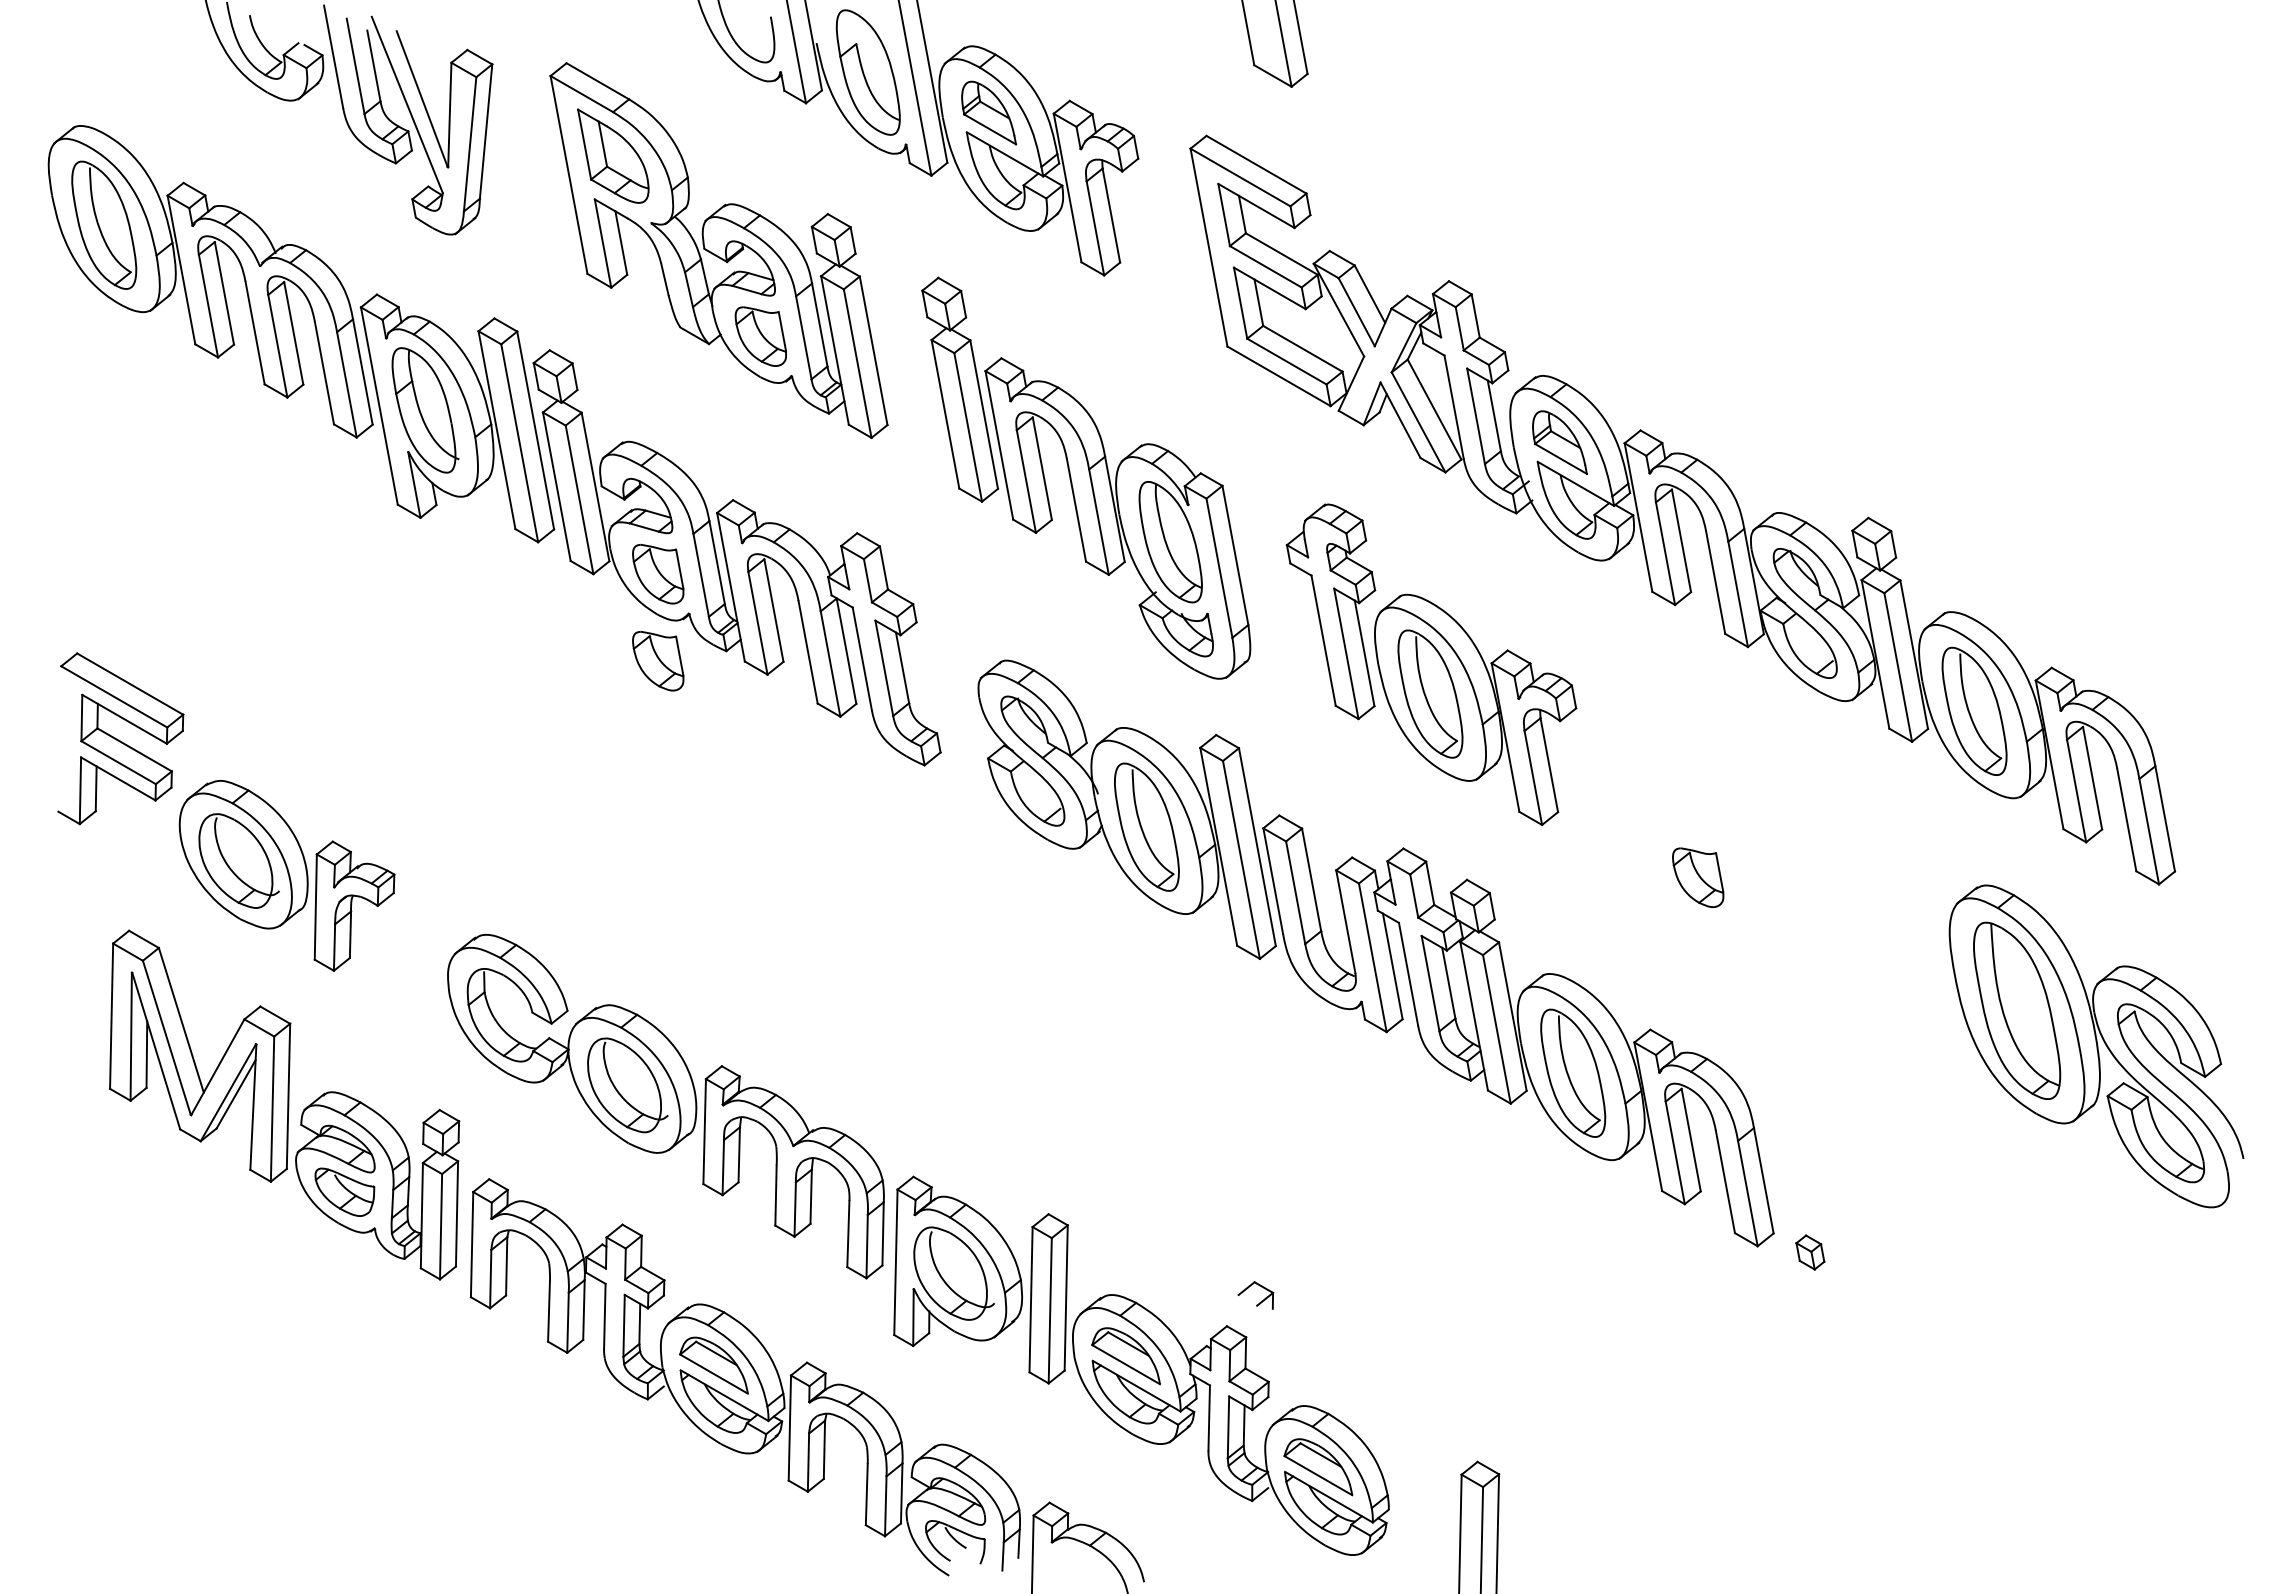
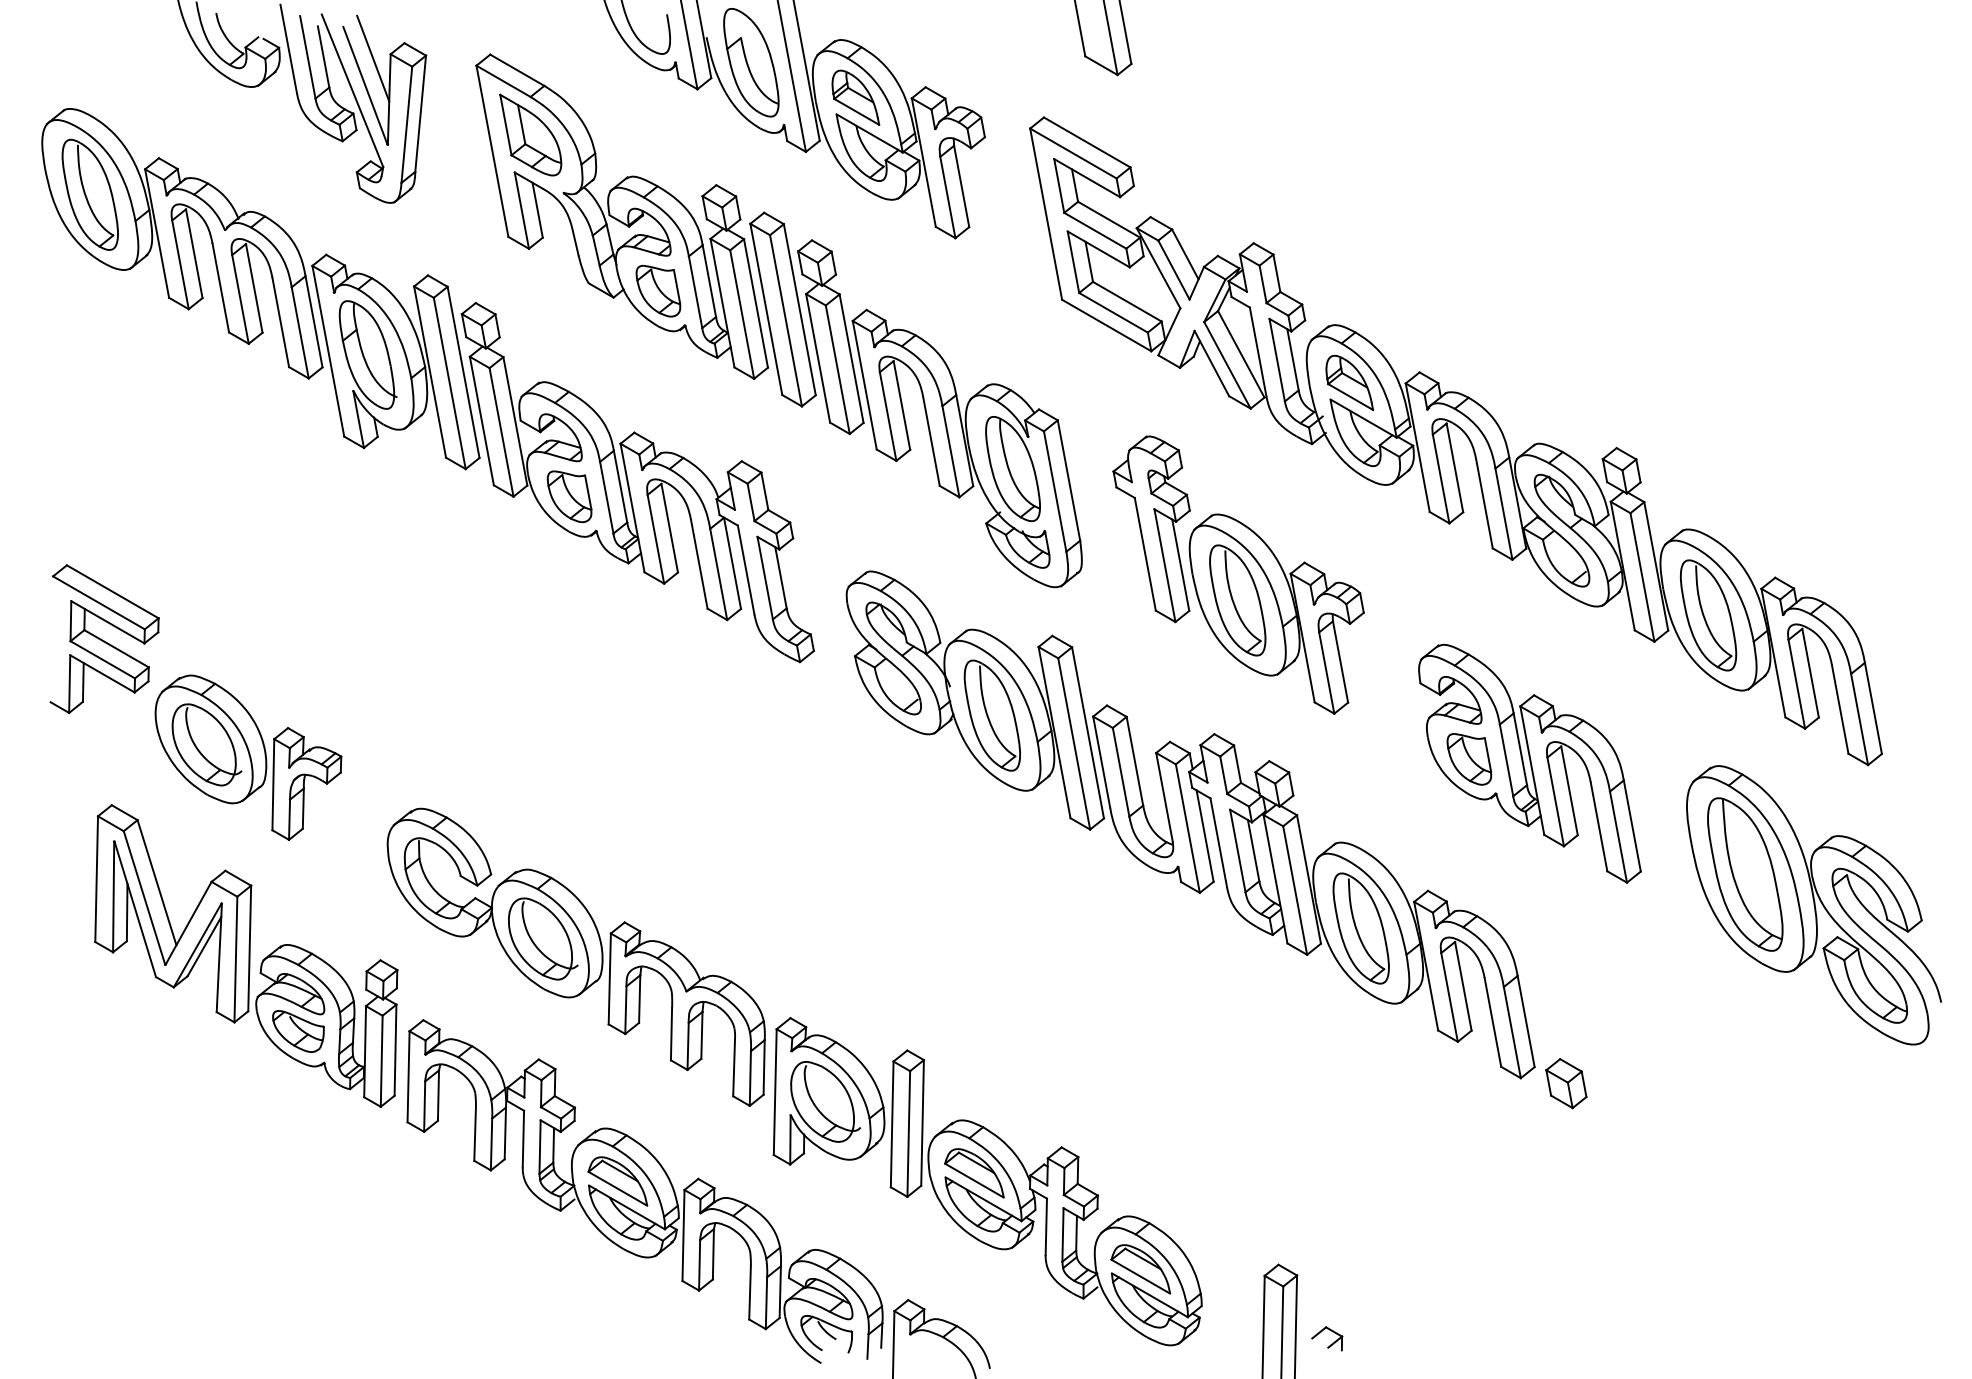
line: (430, 67) -> (372, 58), added
part: (904, 357) -> (782, 309), added
part: (658, 660) -> (569, 571), removed
part: (1768, 882) -> (1530, 763), added
part: (1810, 1252) -> (1566, 1083), size x1.67
part: (1260, 1301) -> (1331, 1344), moved

